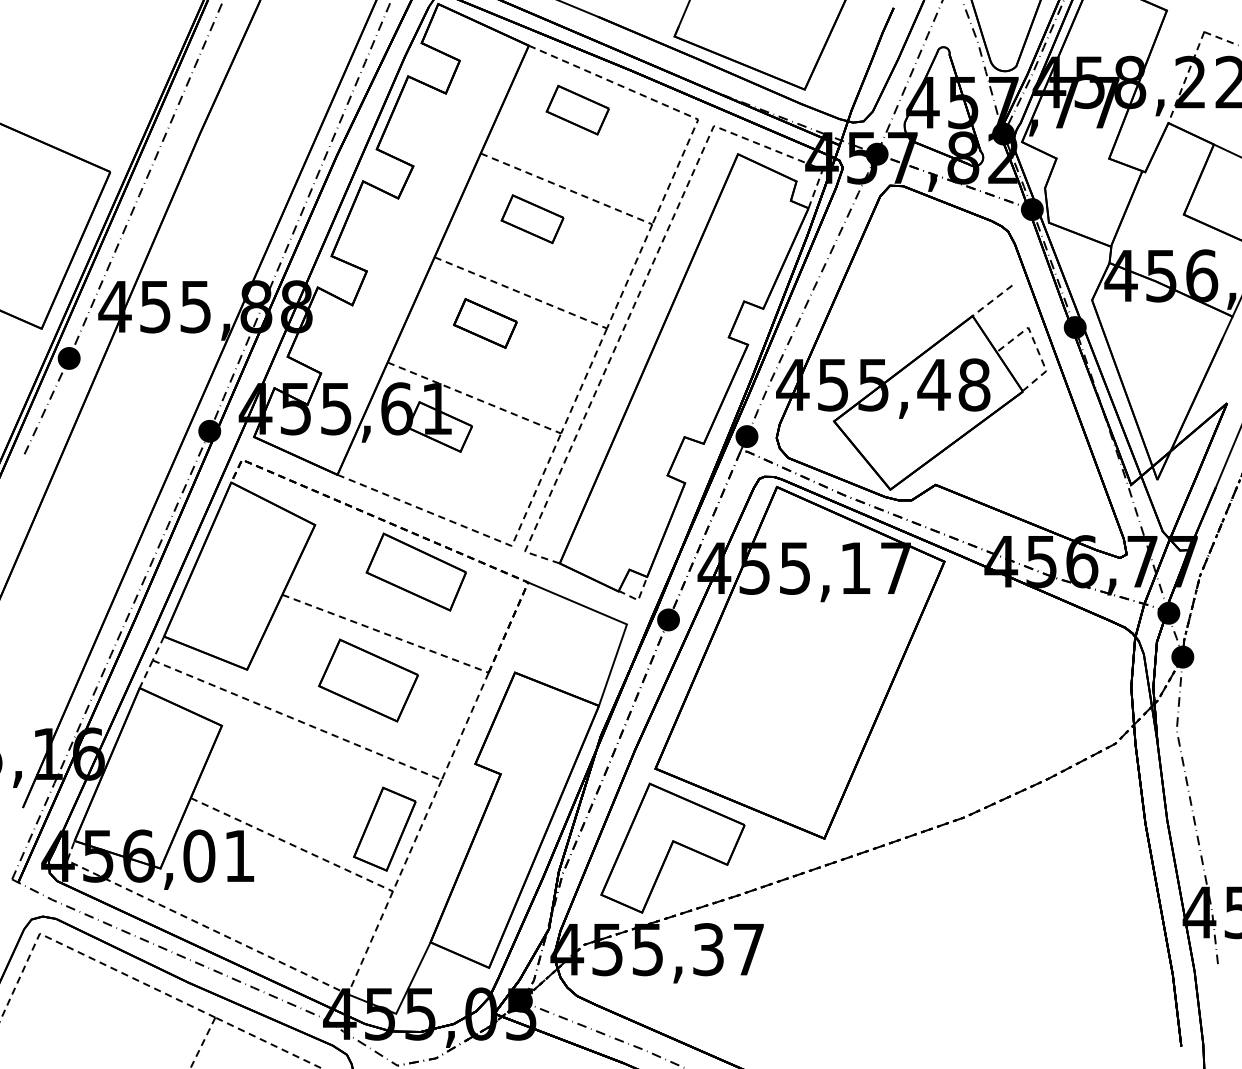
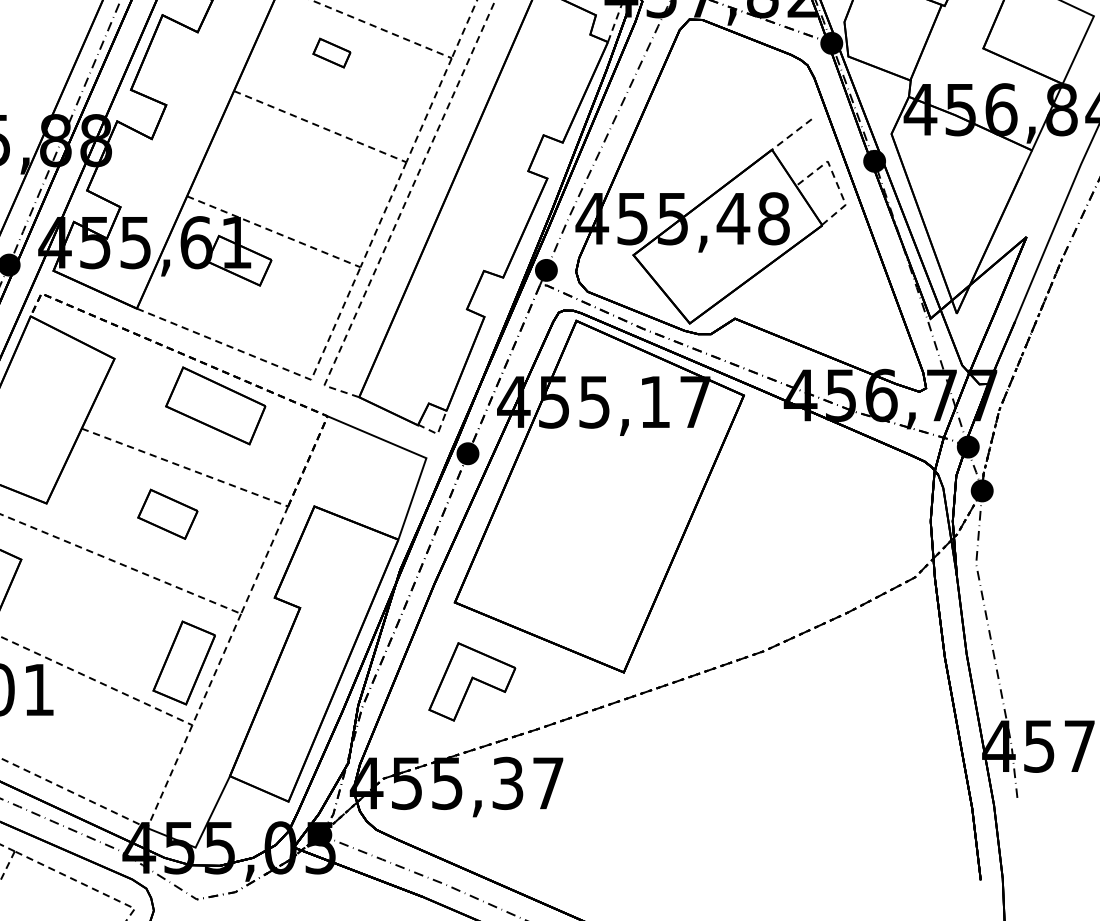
part: (532, 219) -> (331, 53), size x0.6
part: (485, 323) -> (284, 157), removed
part: (368, 680) -> (167, 514), size x0.6
part: (672, 847) -> (471, 681), size x0.6

